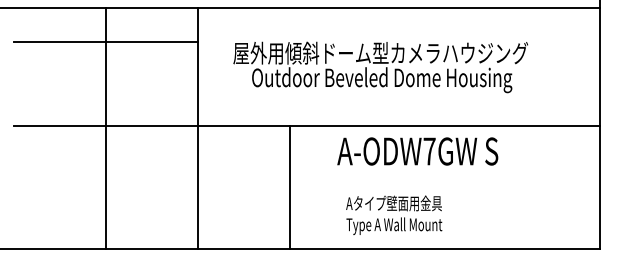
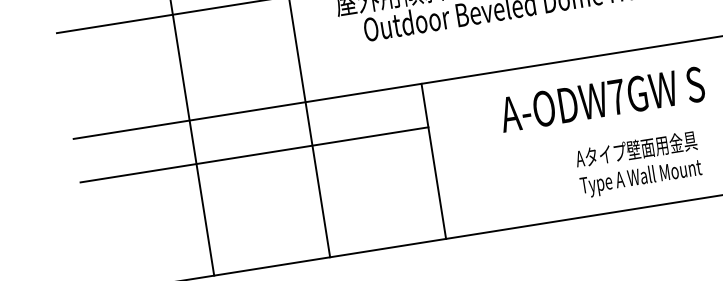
text: (417, 151) -> (601, 99), moved
line: (151, 160) -> (254, 154), added
text: (394, 214) -> (639, 163), moved

